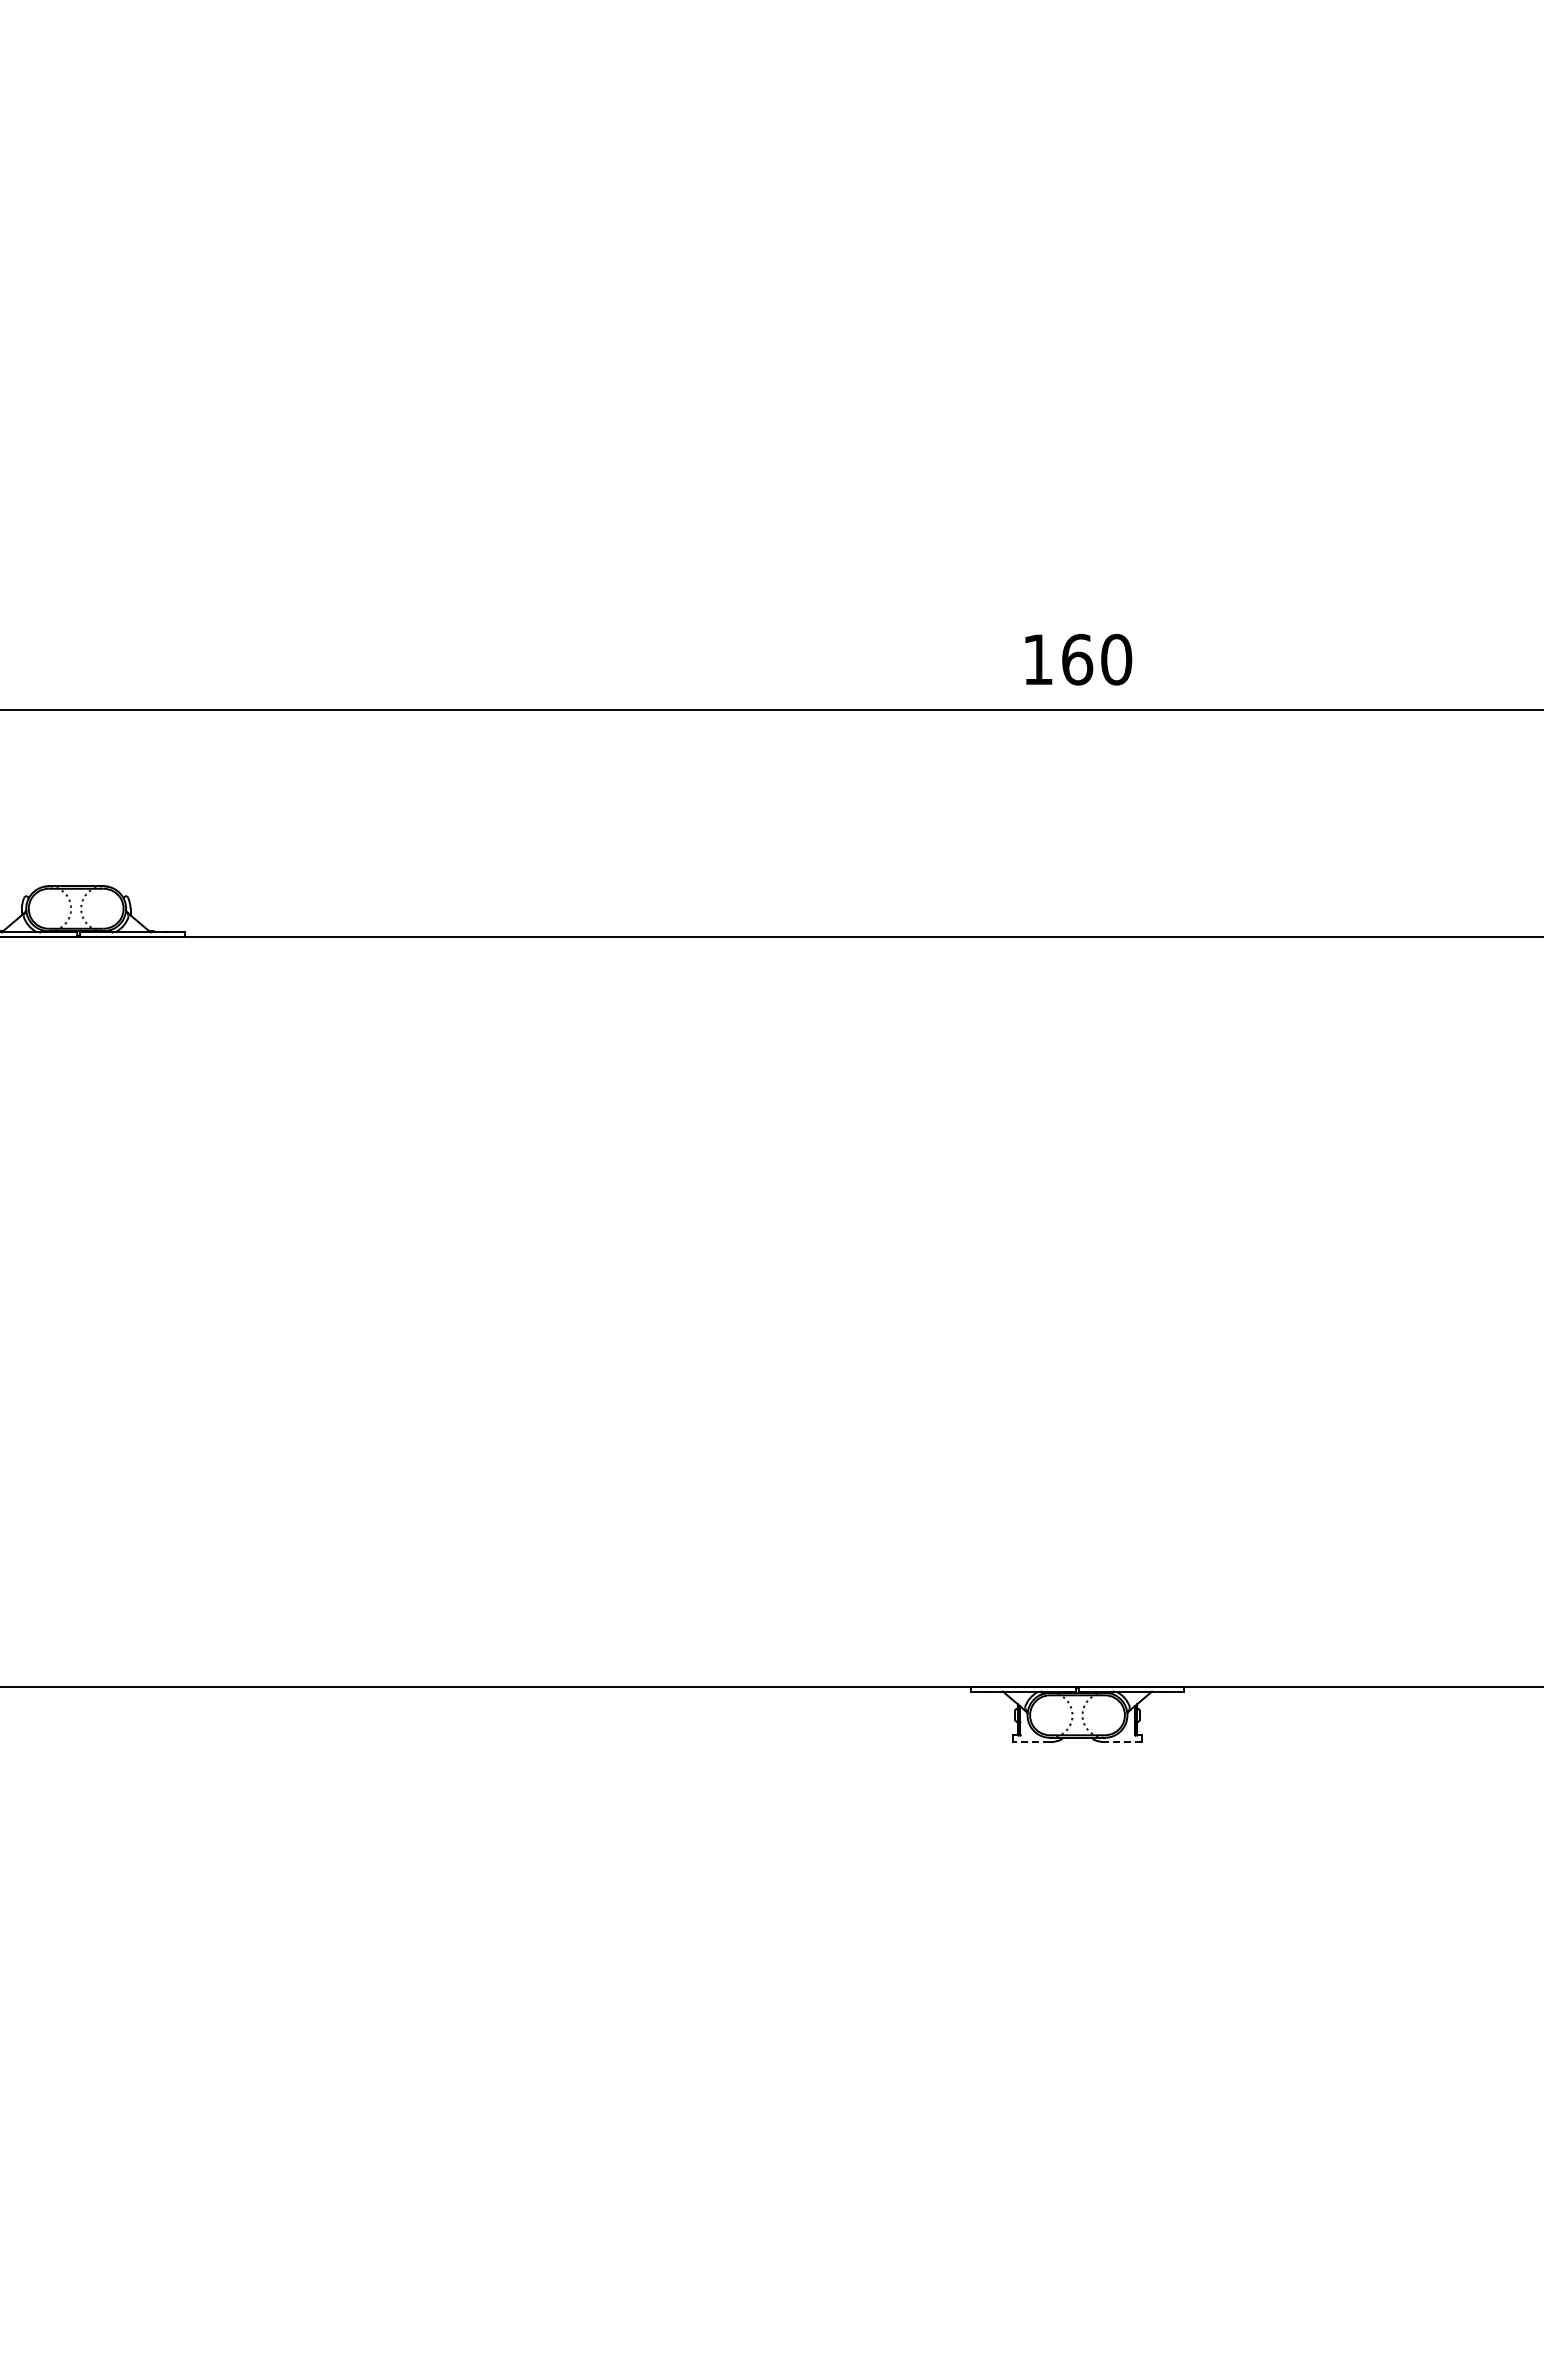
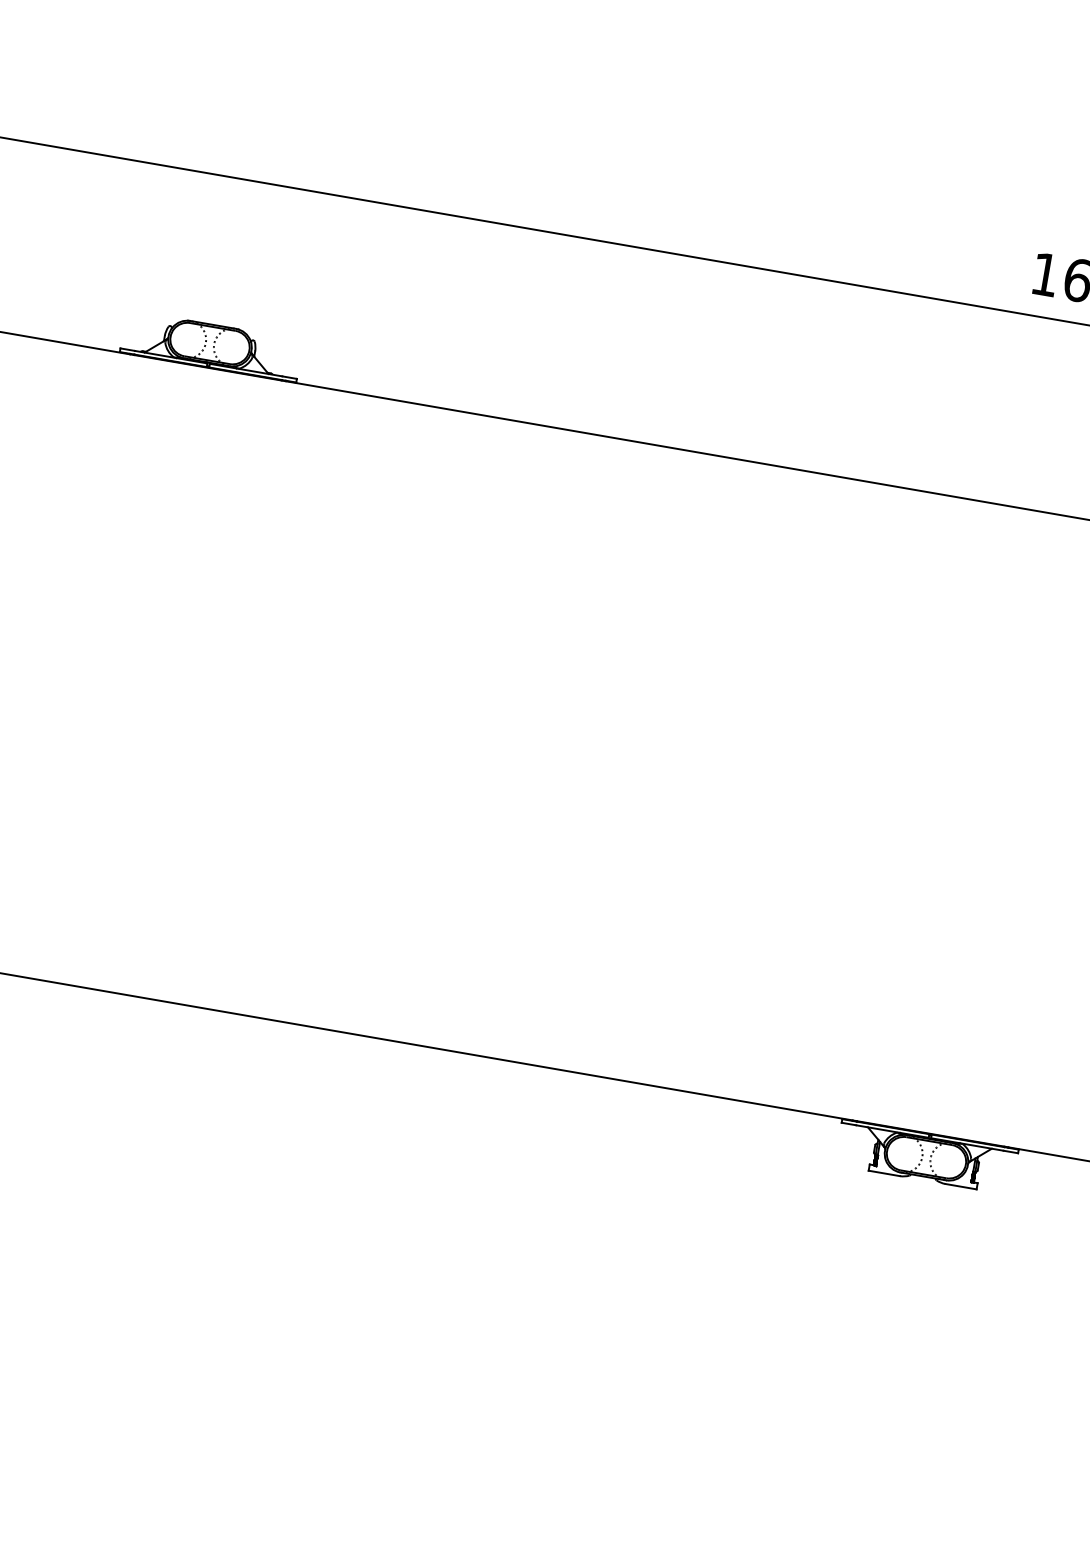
line: (1031, 1742) -> (884, 1173), dashed -> solid
line: (1123, 1742) -> (960, 1186), dashed -> solid

